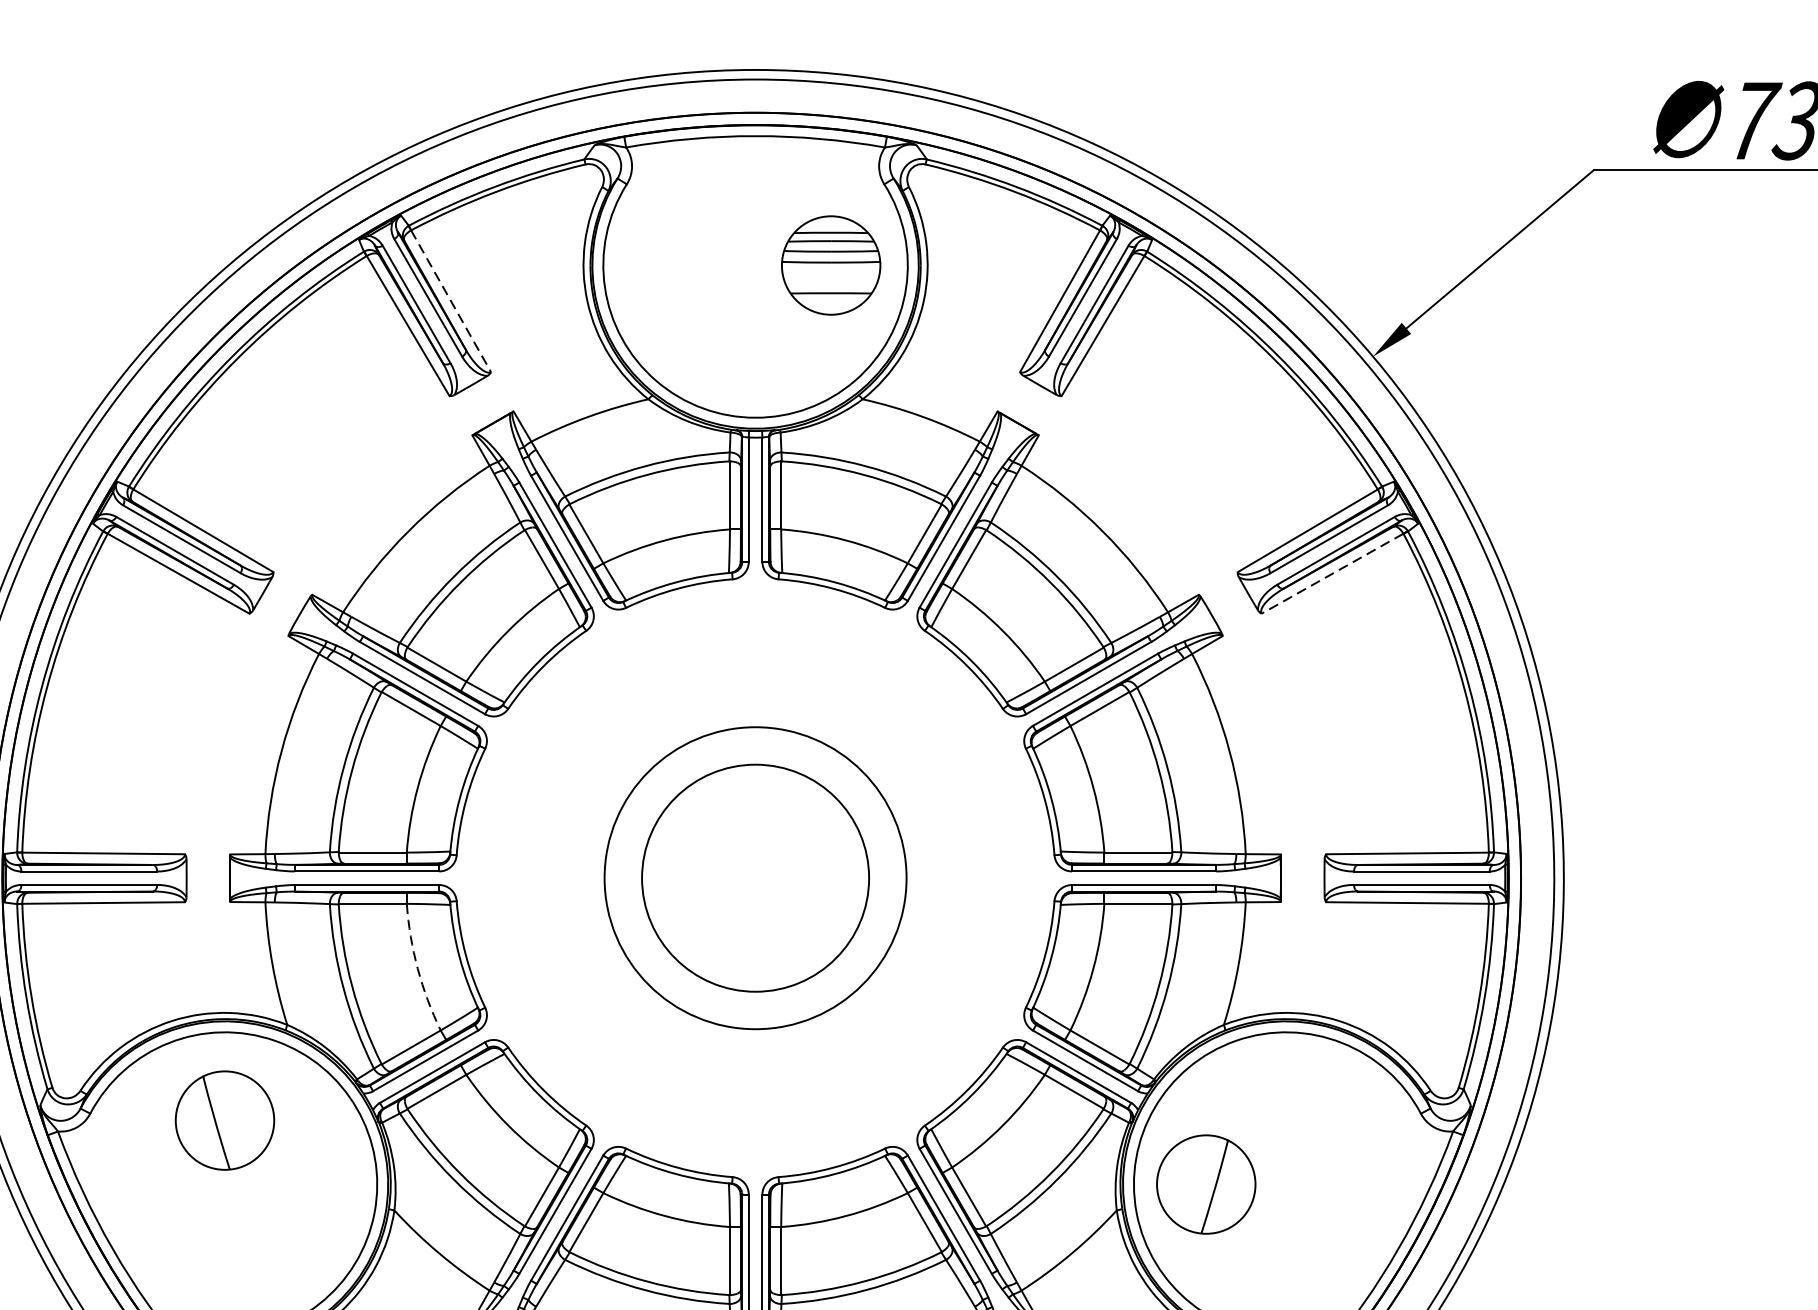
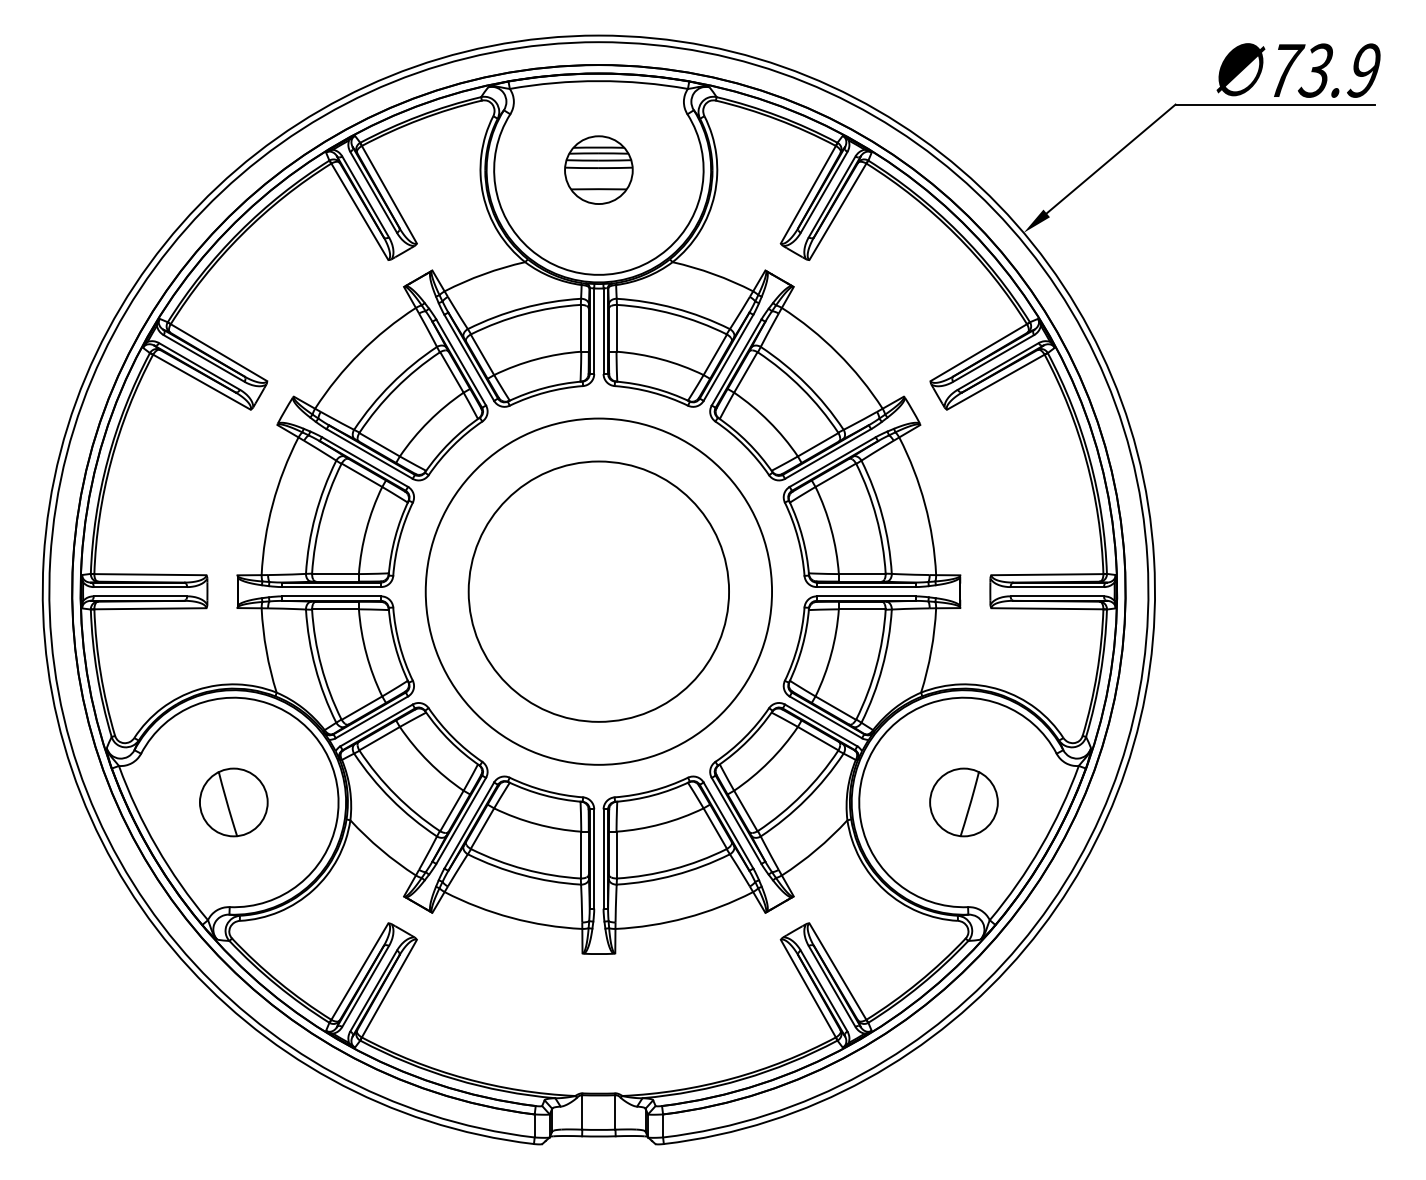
part: (830, 264) -> (598, 169), moved
line: (451, 300) -> (389, 194), dashed -> solid
line: (1332, 574) -> (995, 382), dashed -> solid
circle: (755, 877) -> (598, 591), size x1.67
circle: (755, 877) -> (598, 591), size x1.67
arc: (417, 968) -> (366, 653), dashed -> solid
part: (224, 1120) -> (233, 802), moved
part: (1205, 1184) -> (963, 802), moved

